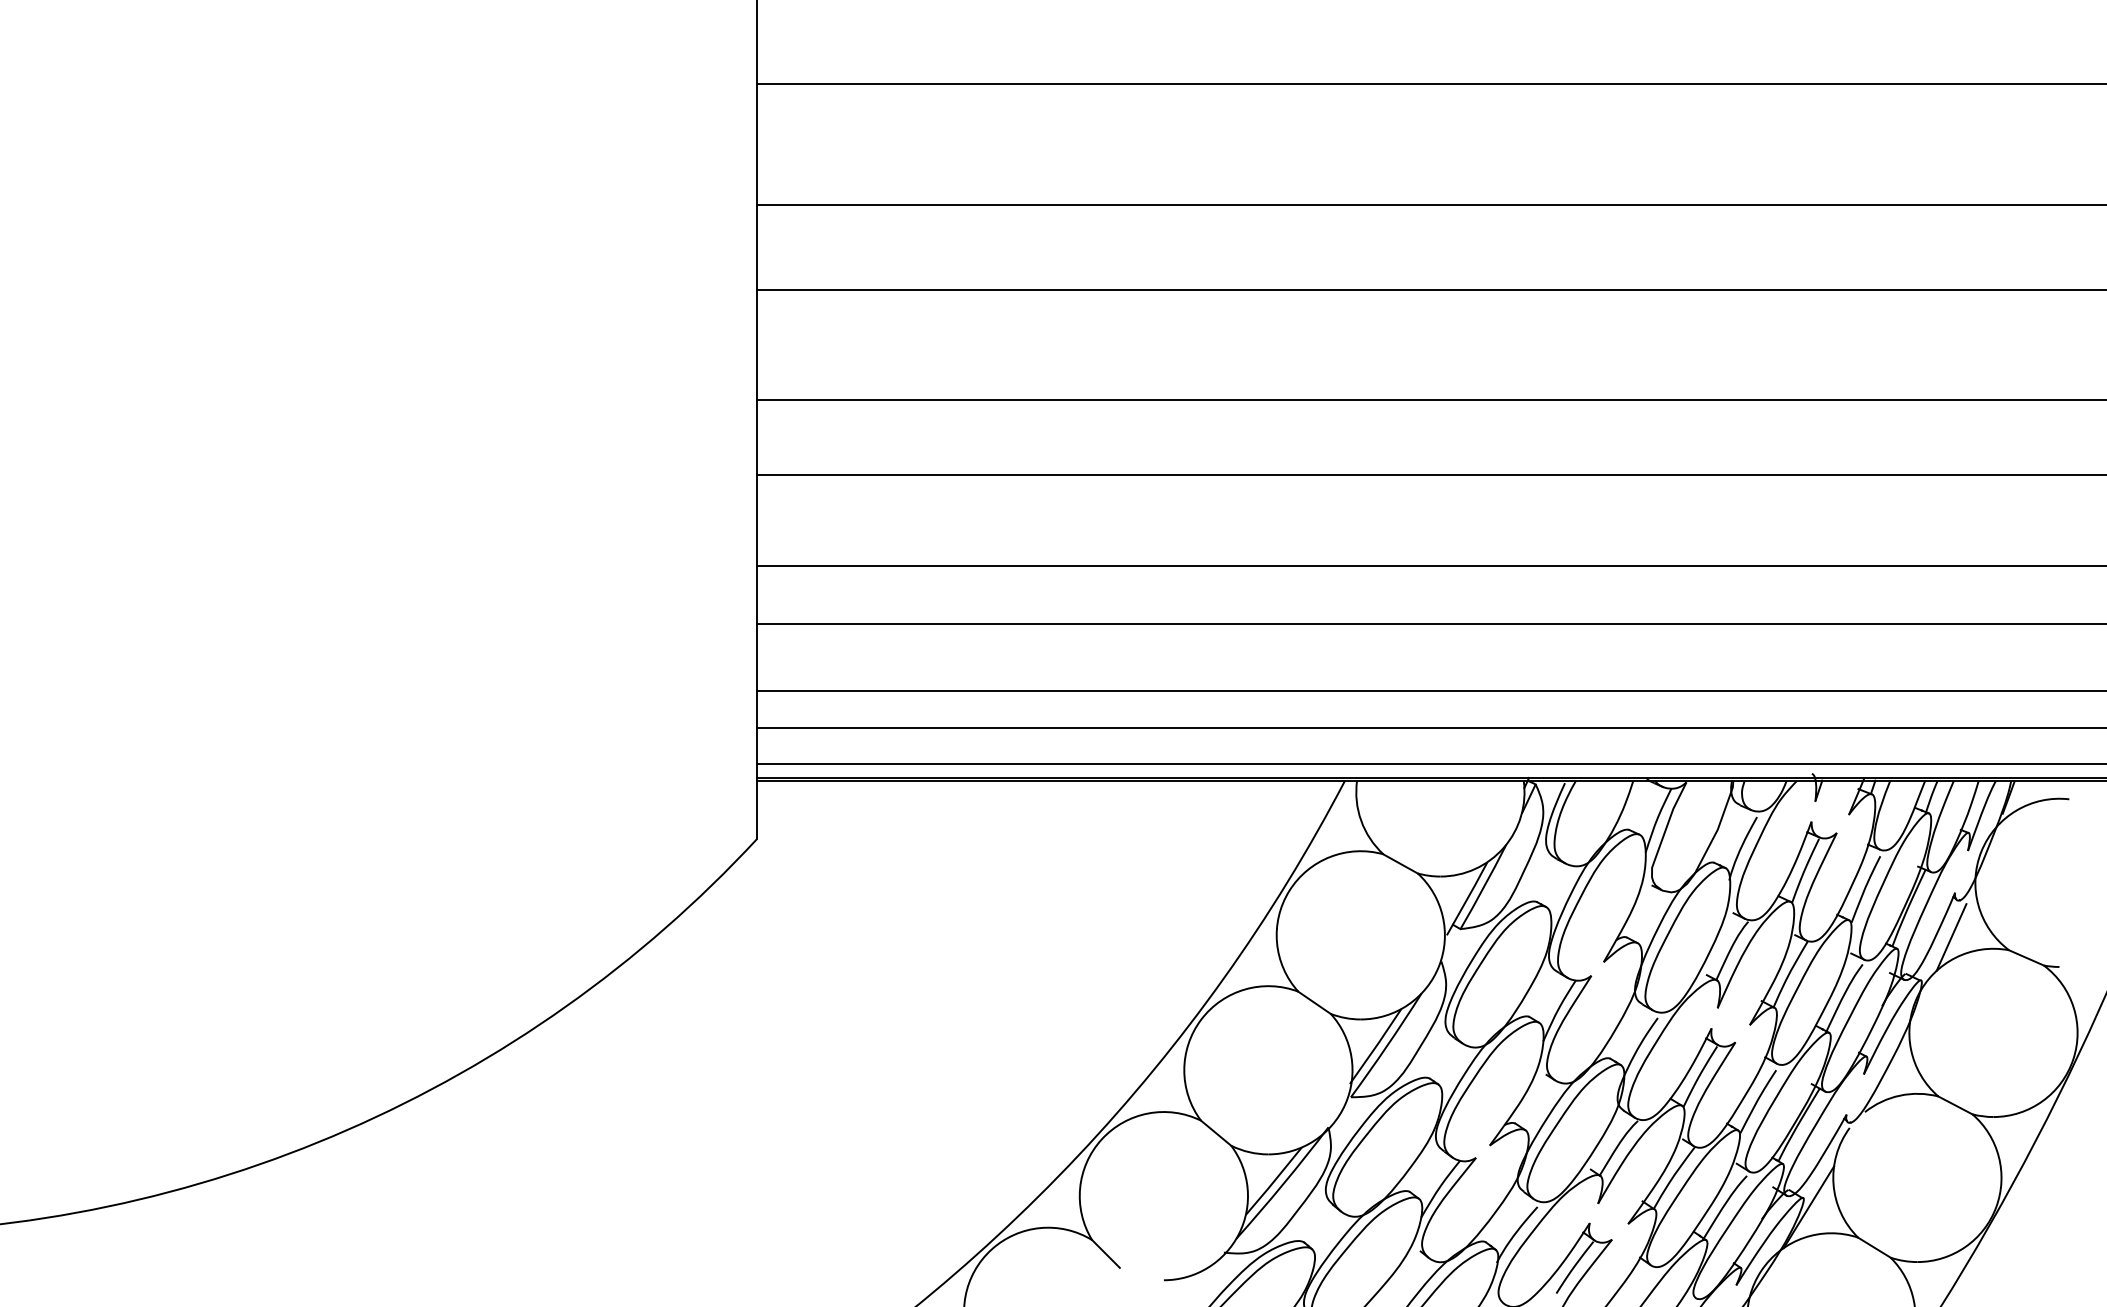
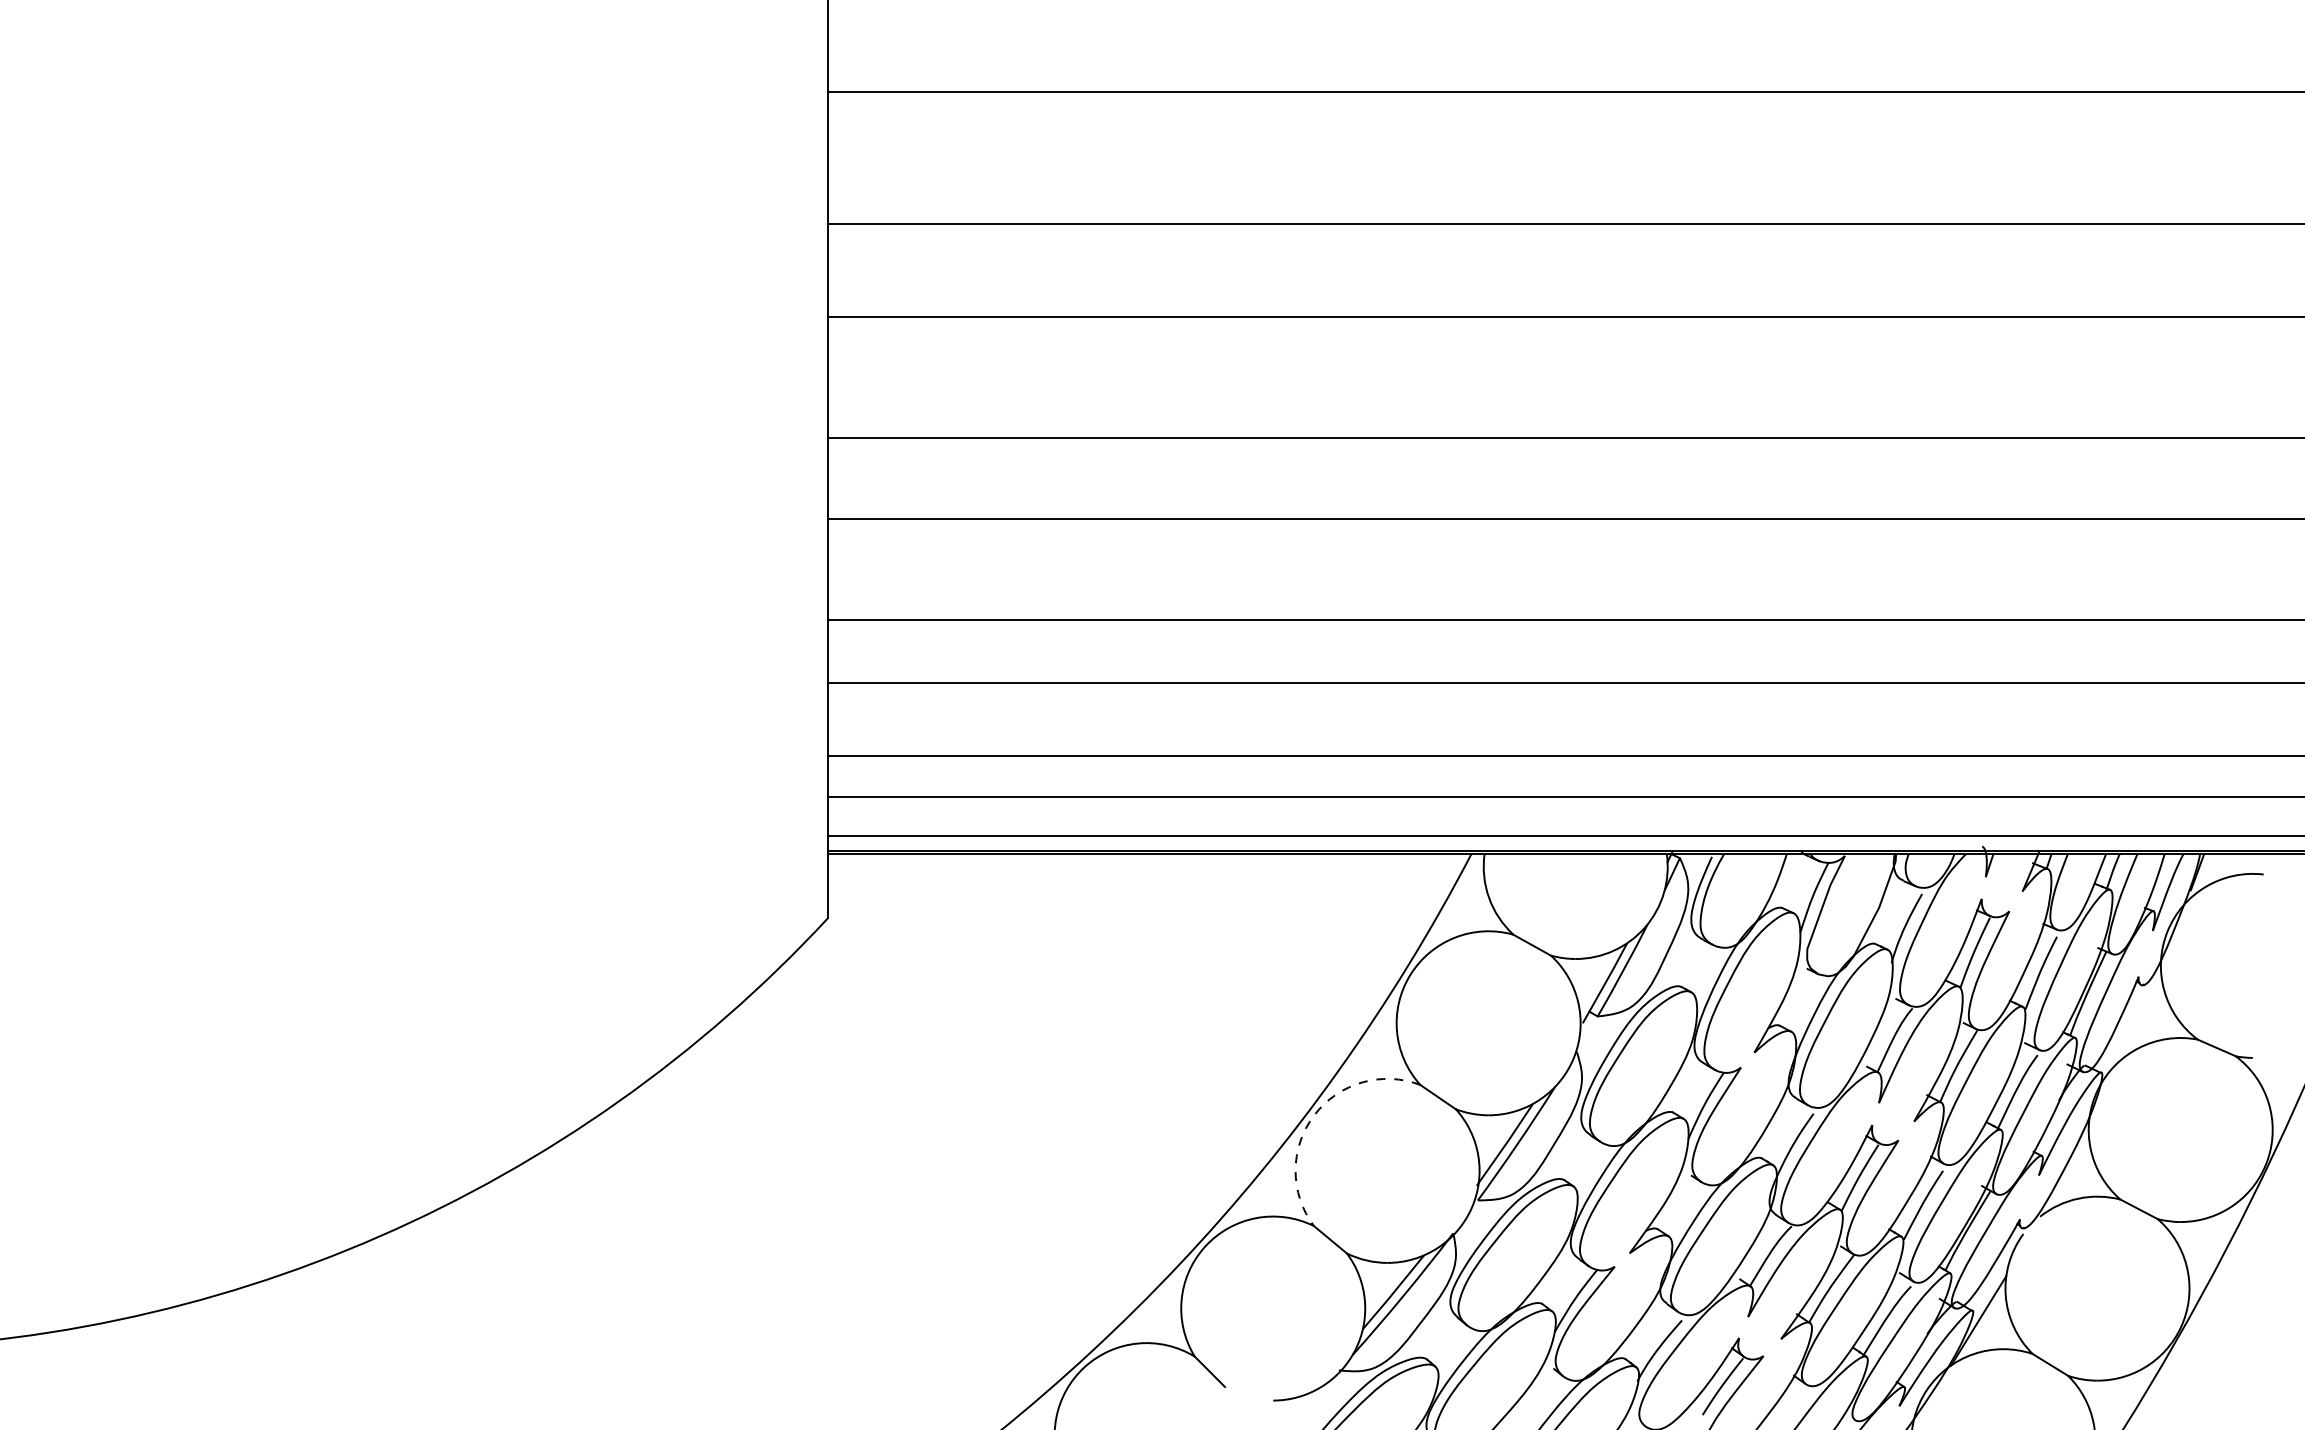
line: (1951, 937) -> (2134, 1025), removed
arc: (1201, 1019) -> (1314, 1115), solid -> dashed

